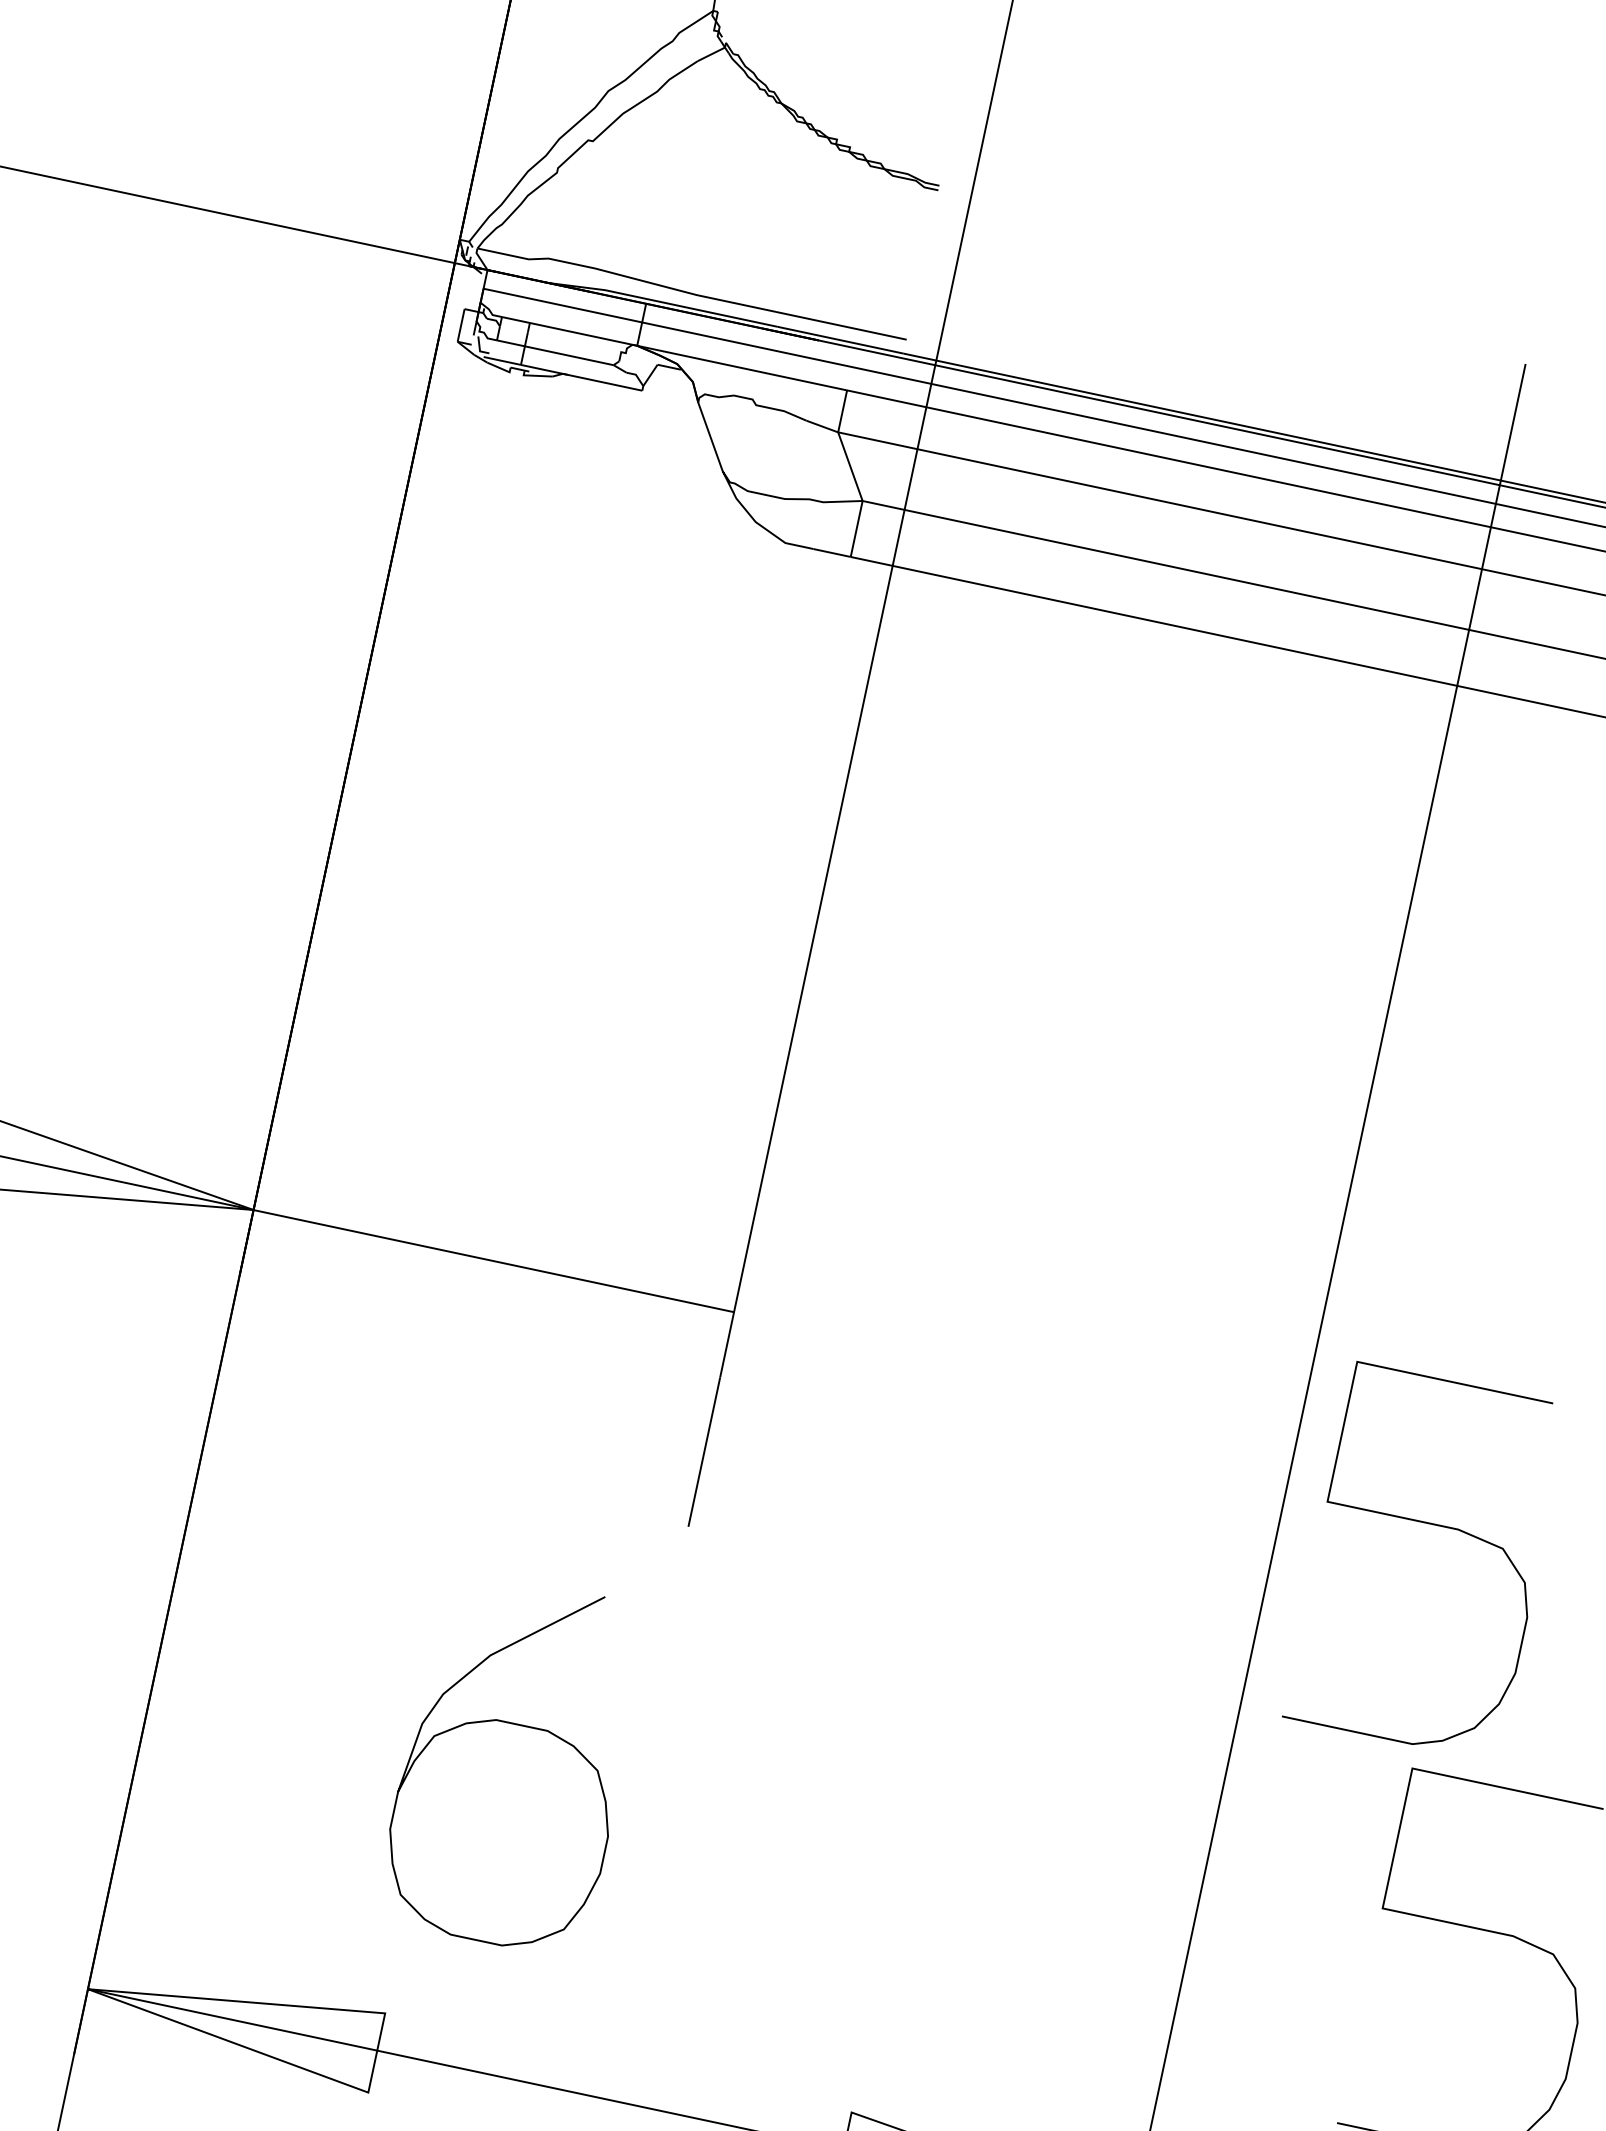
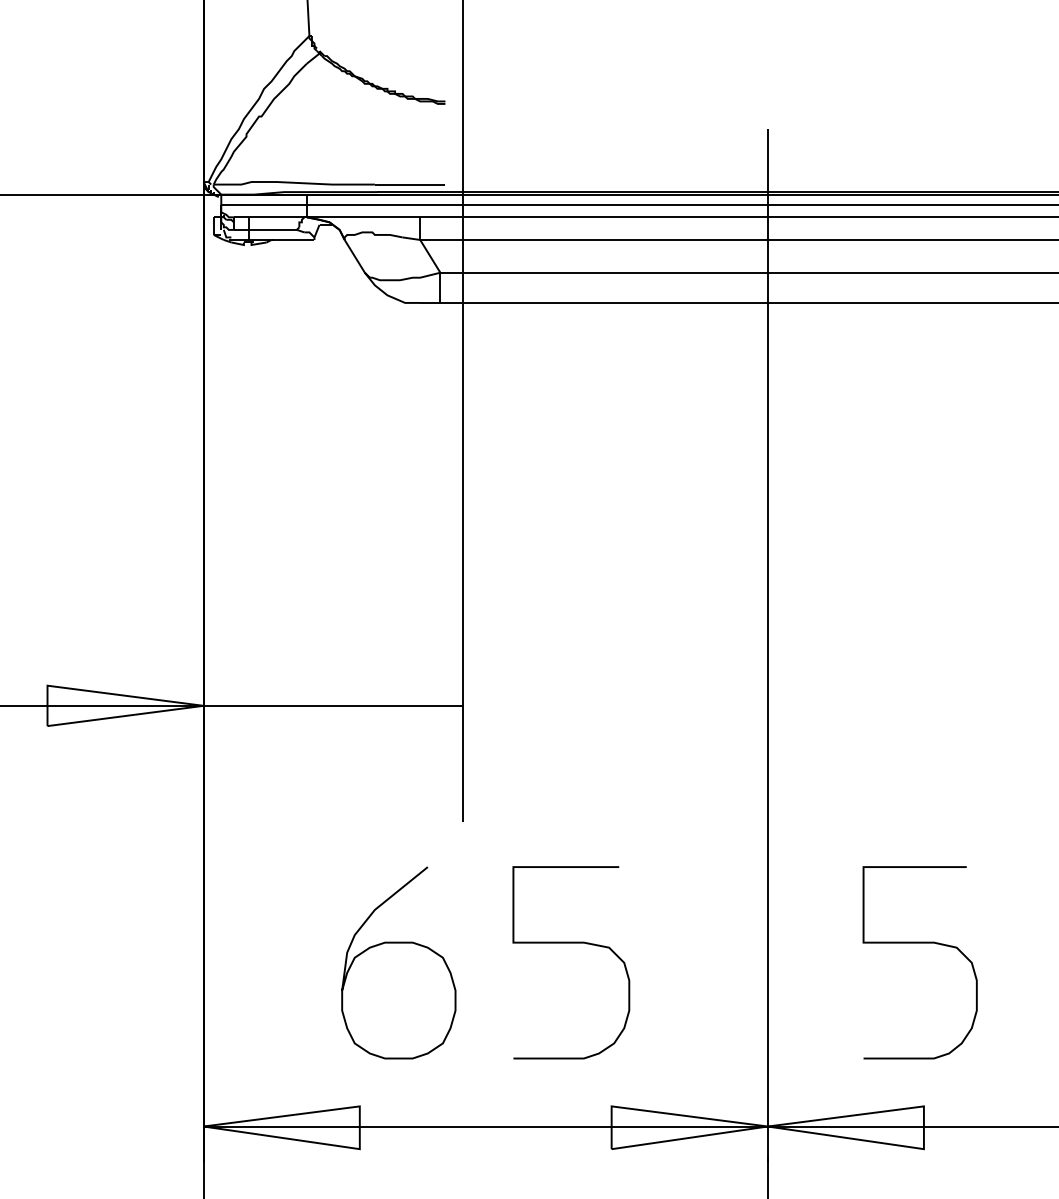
curve: (1434, 1526) -> (571, 943), moved

